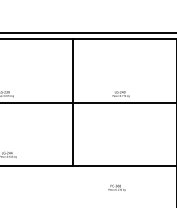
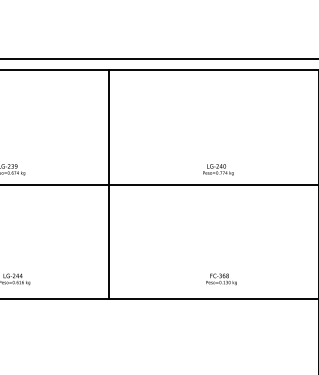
line: (72, 102) -> (109, 184), moved
text: (116, 187) -> (220, 278), moved

